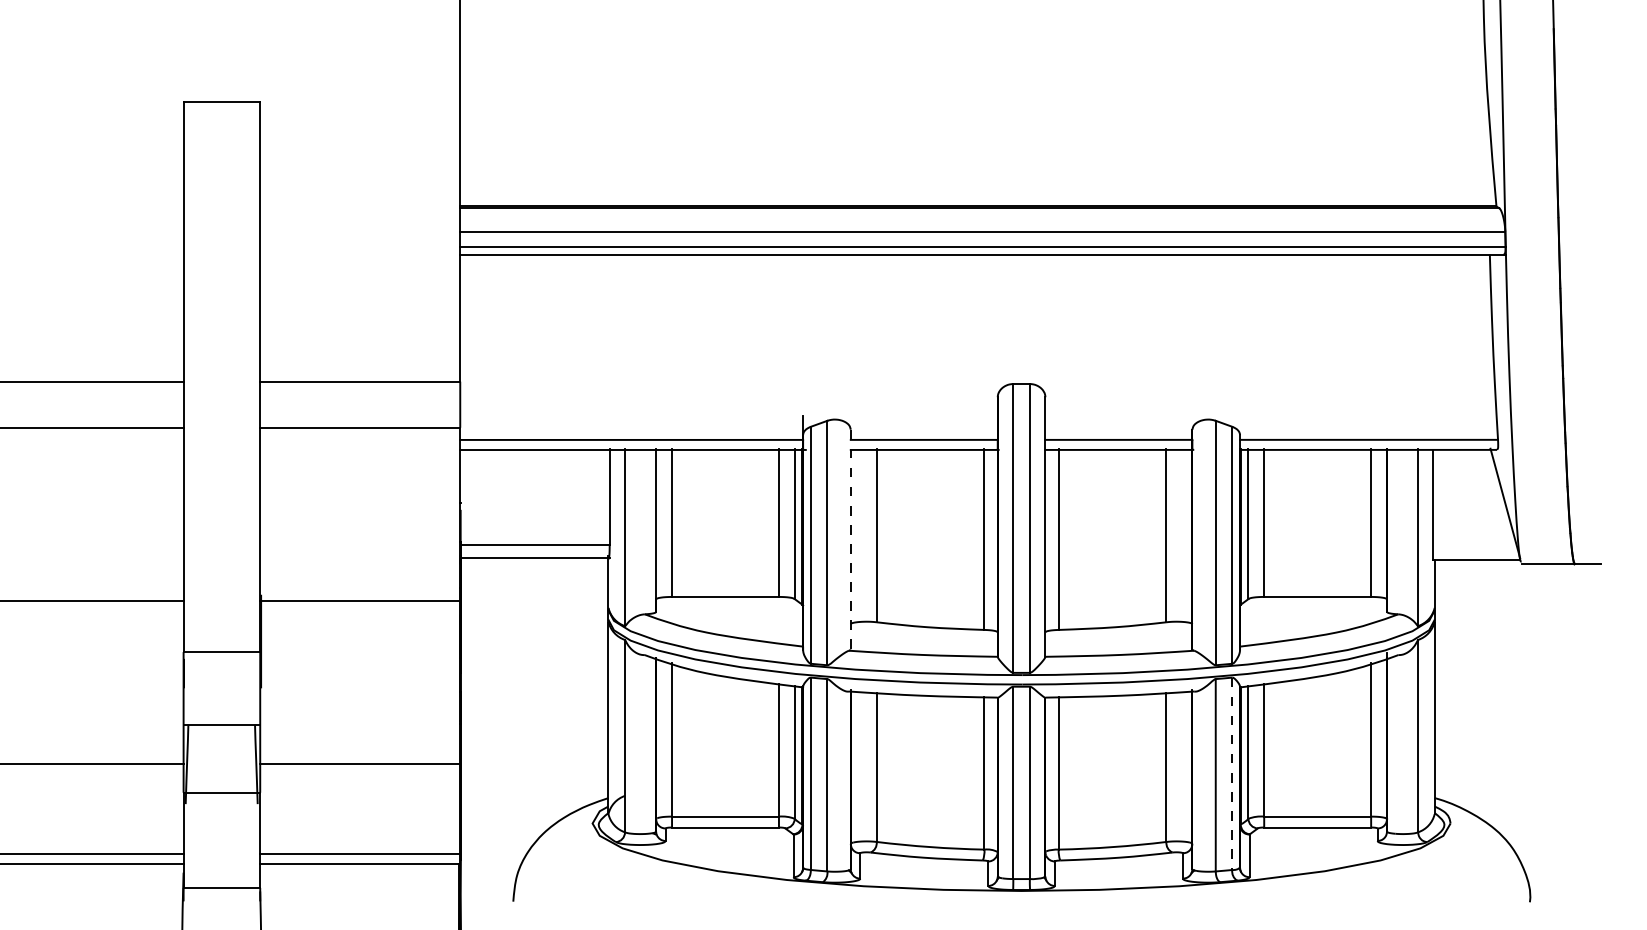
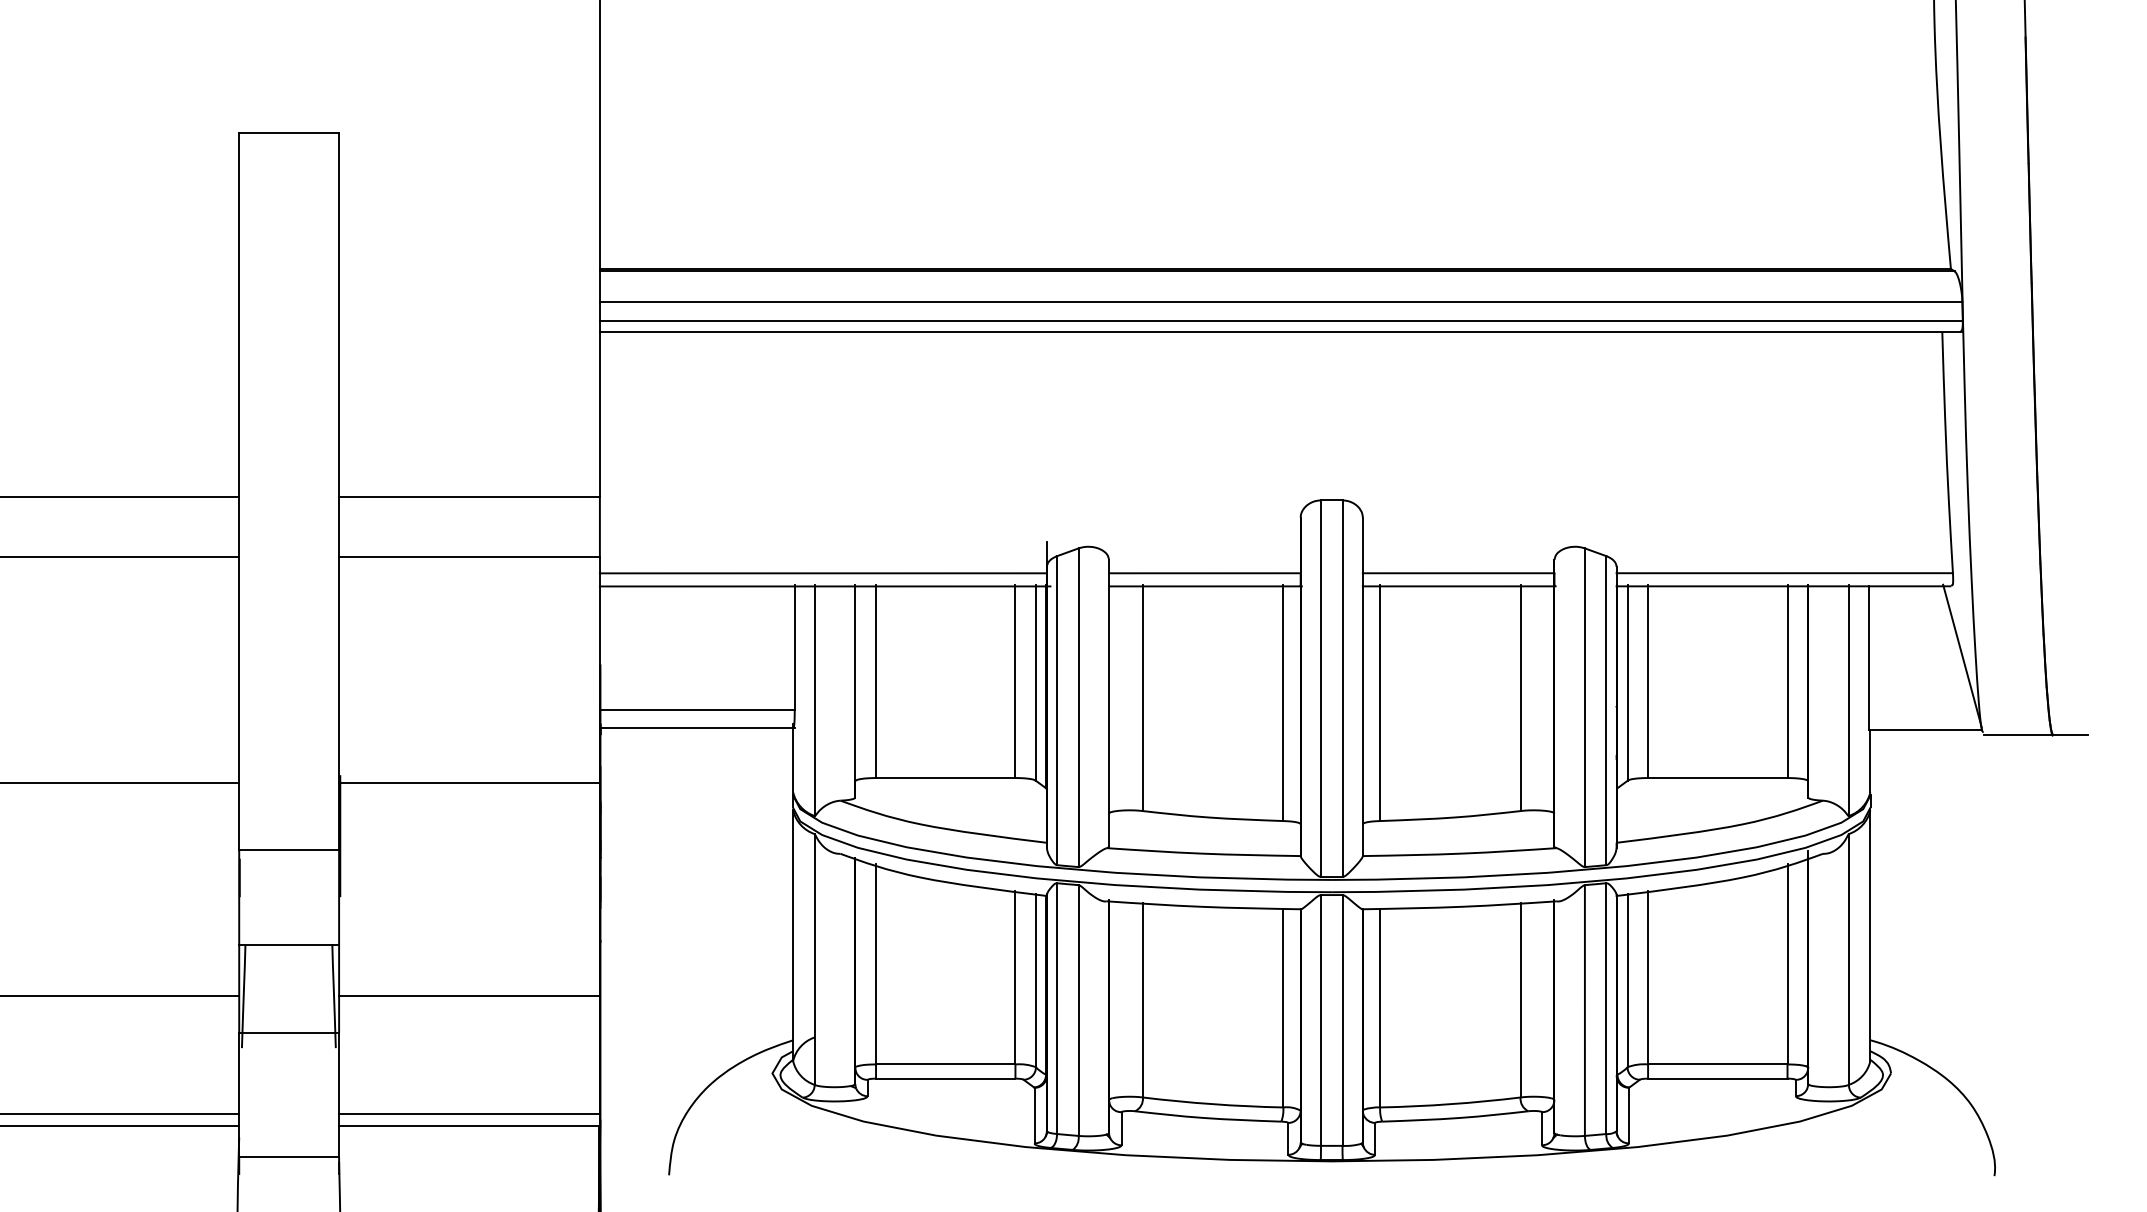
line: (851, 539) -> (1109, 703), dashed -> solid
line: (1232, 774) -> (1606, 1009), dashed -> solid

